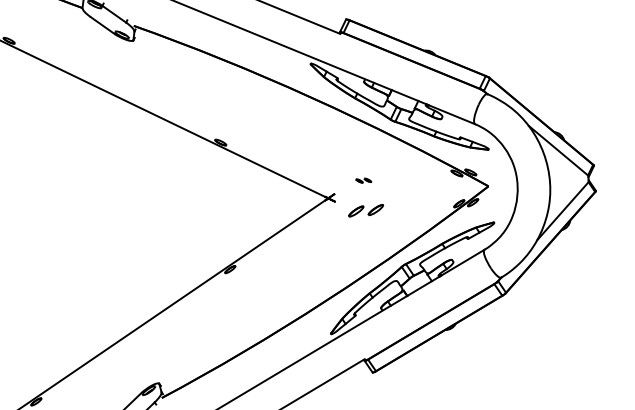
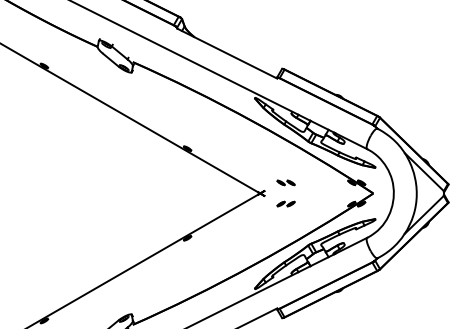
part: (362, 180) -> (285, 182), size x1.67
part: (365, 209) -> (285, 203), size x0.71

